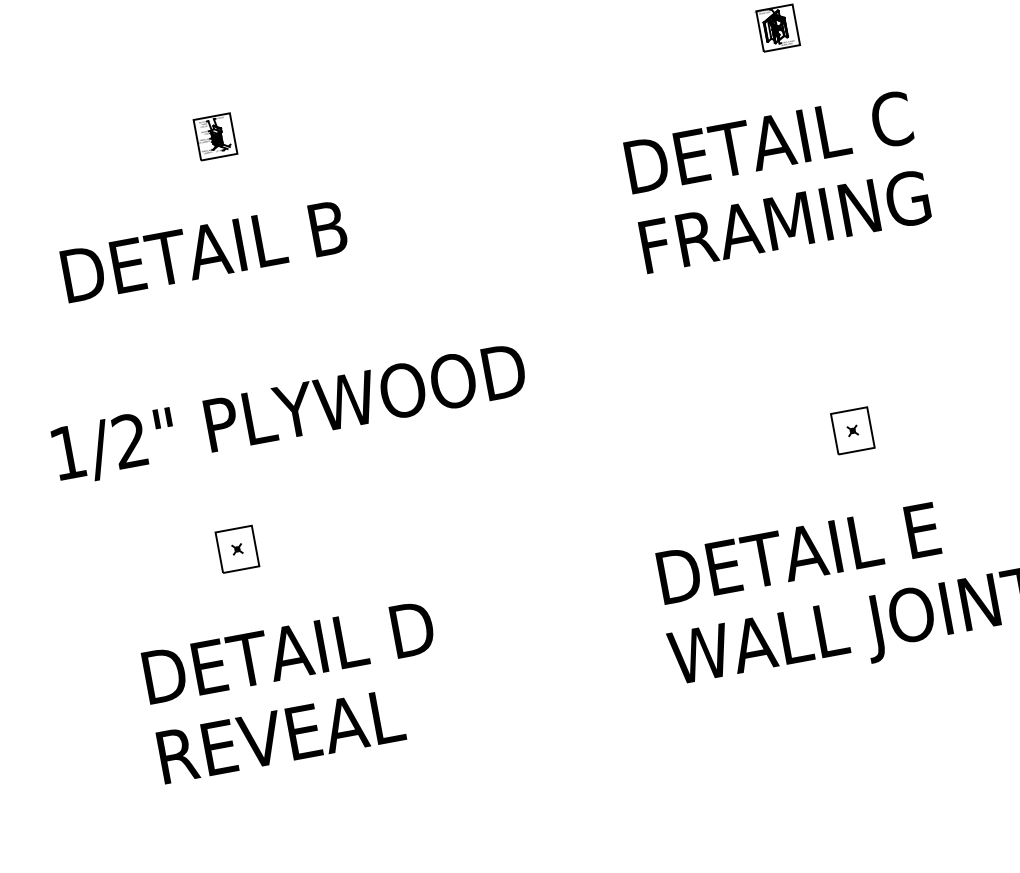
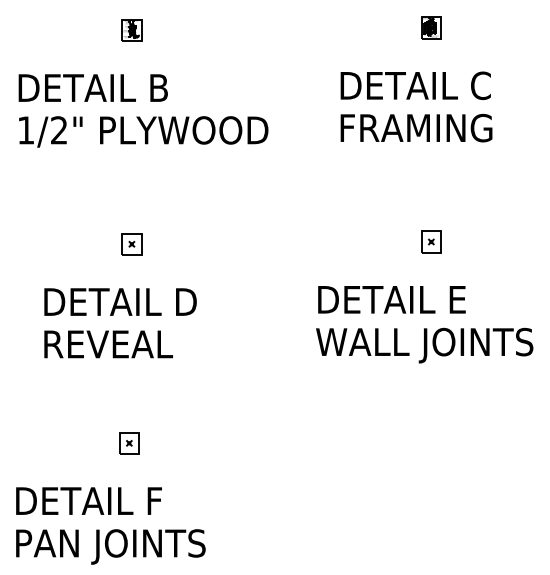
text: (202, 250) -> (92, 87), moved
text: (289, 413) -> (143, 131), moved
part: (236, 549) -> (131, 244), moved

